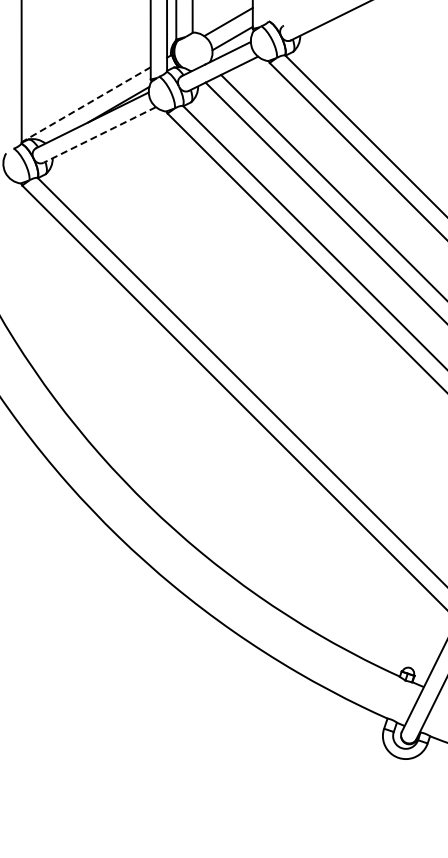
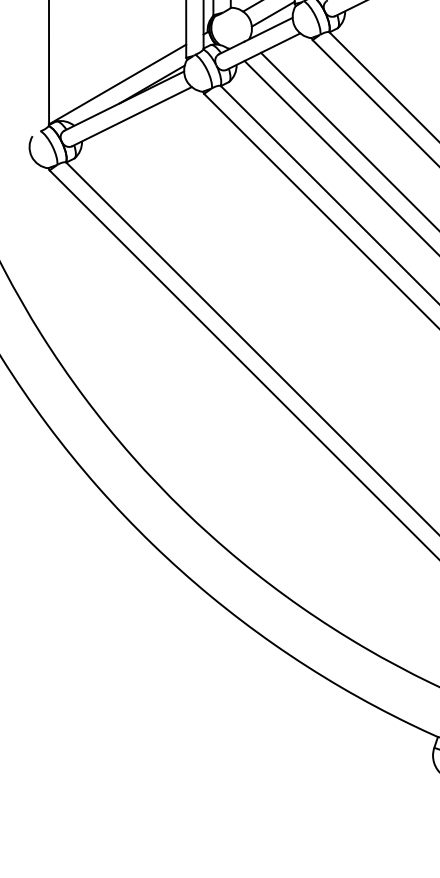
line: (86, 104) -> (117, 84), dashed -> solid
line: (99, 134) -> (131, 116), dashed -> solid

